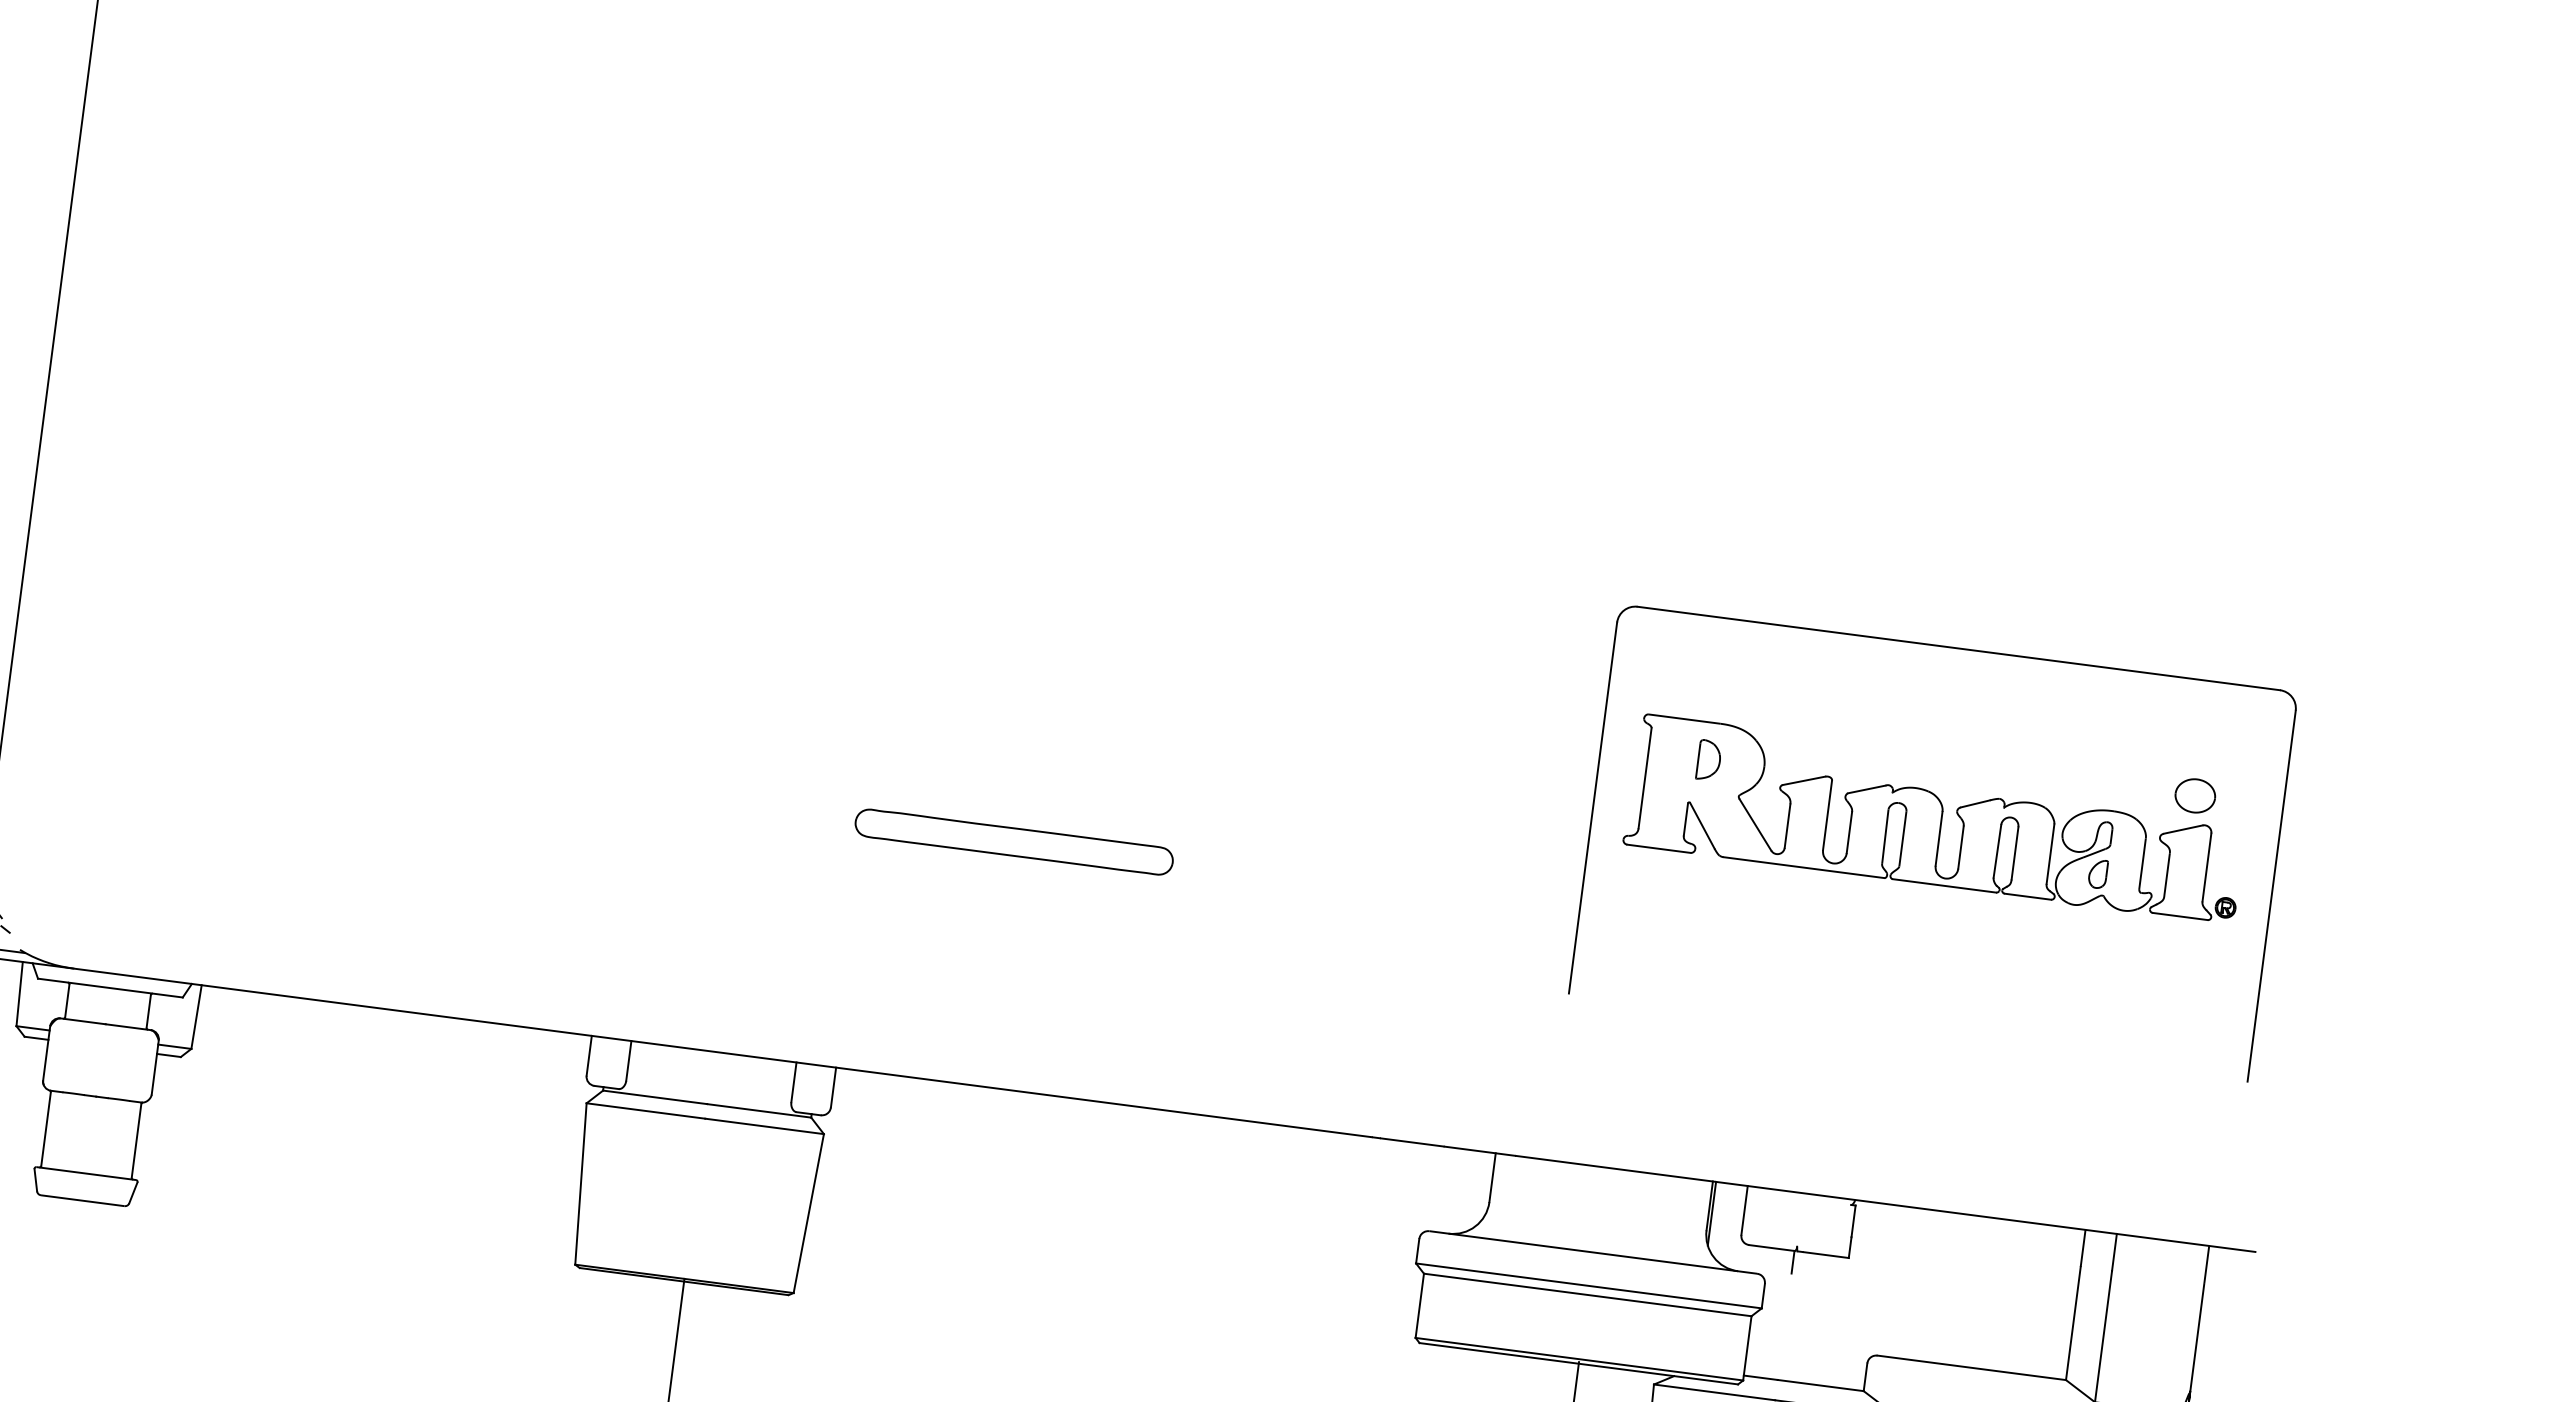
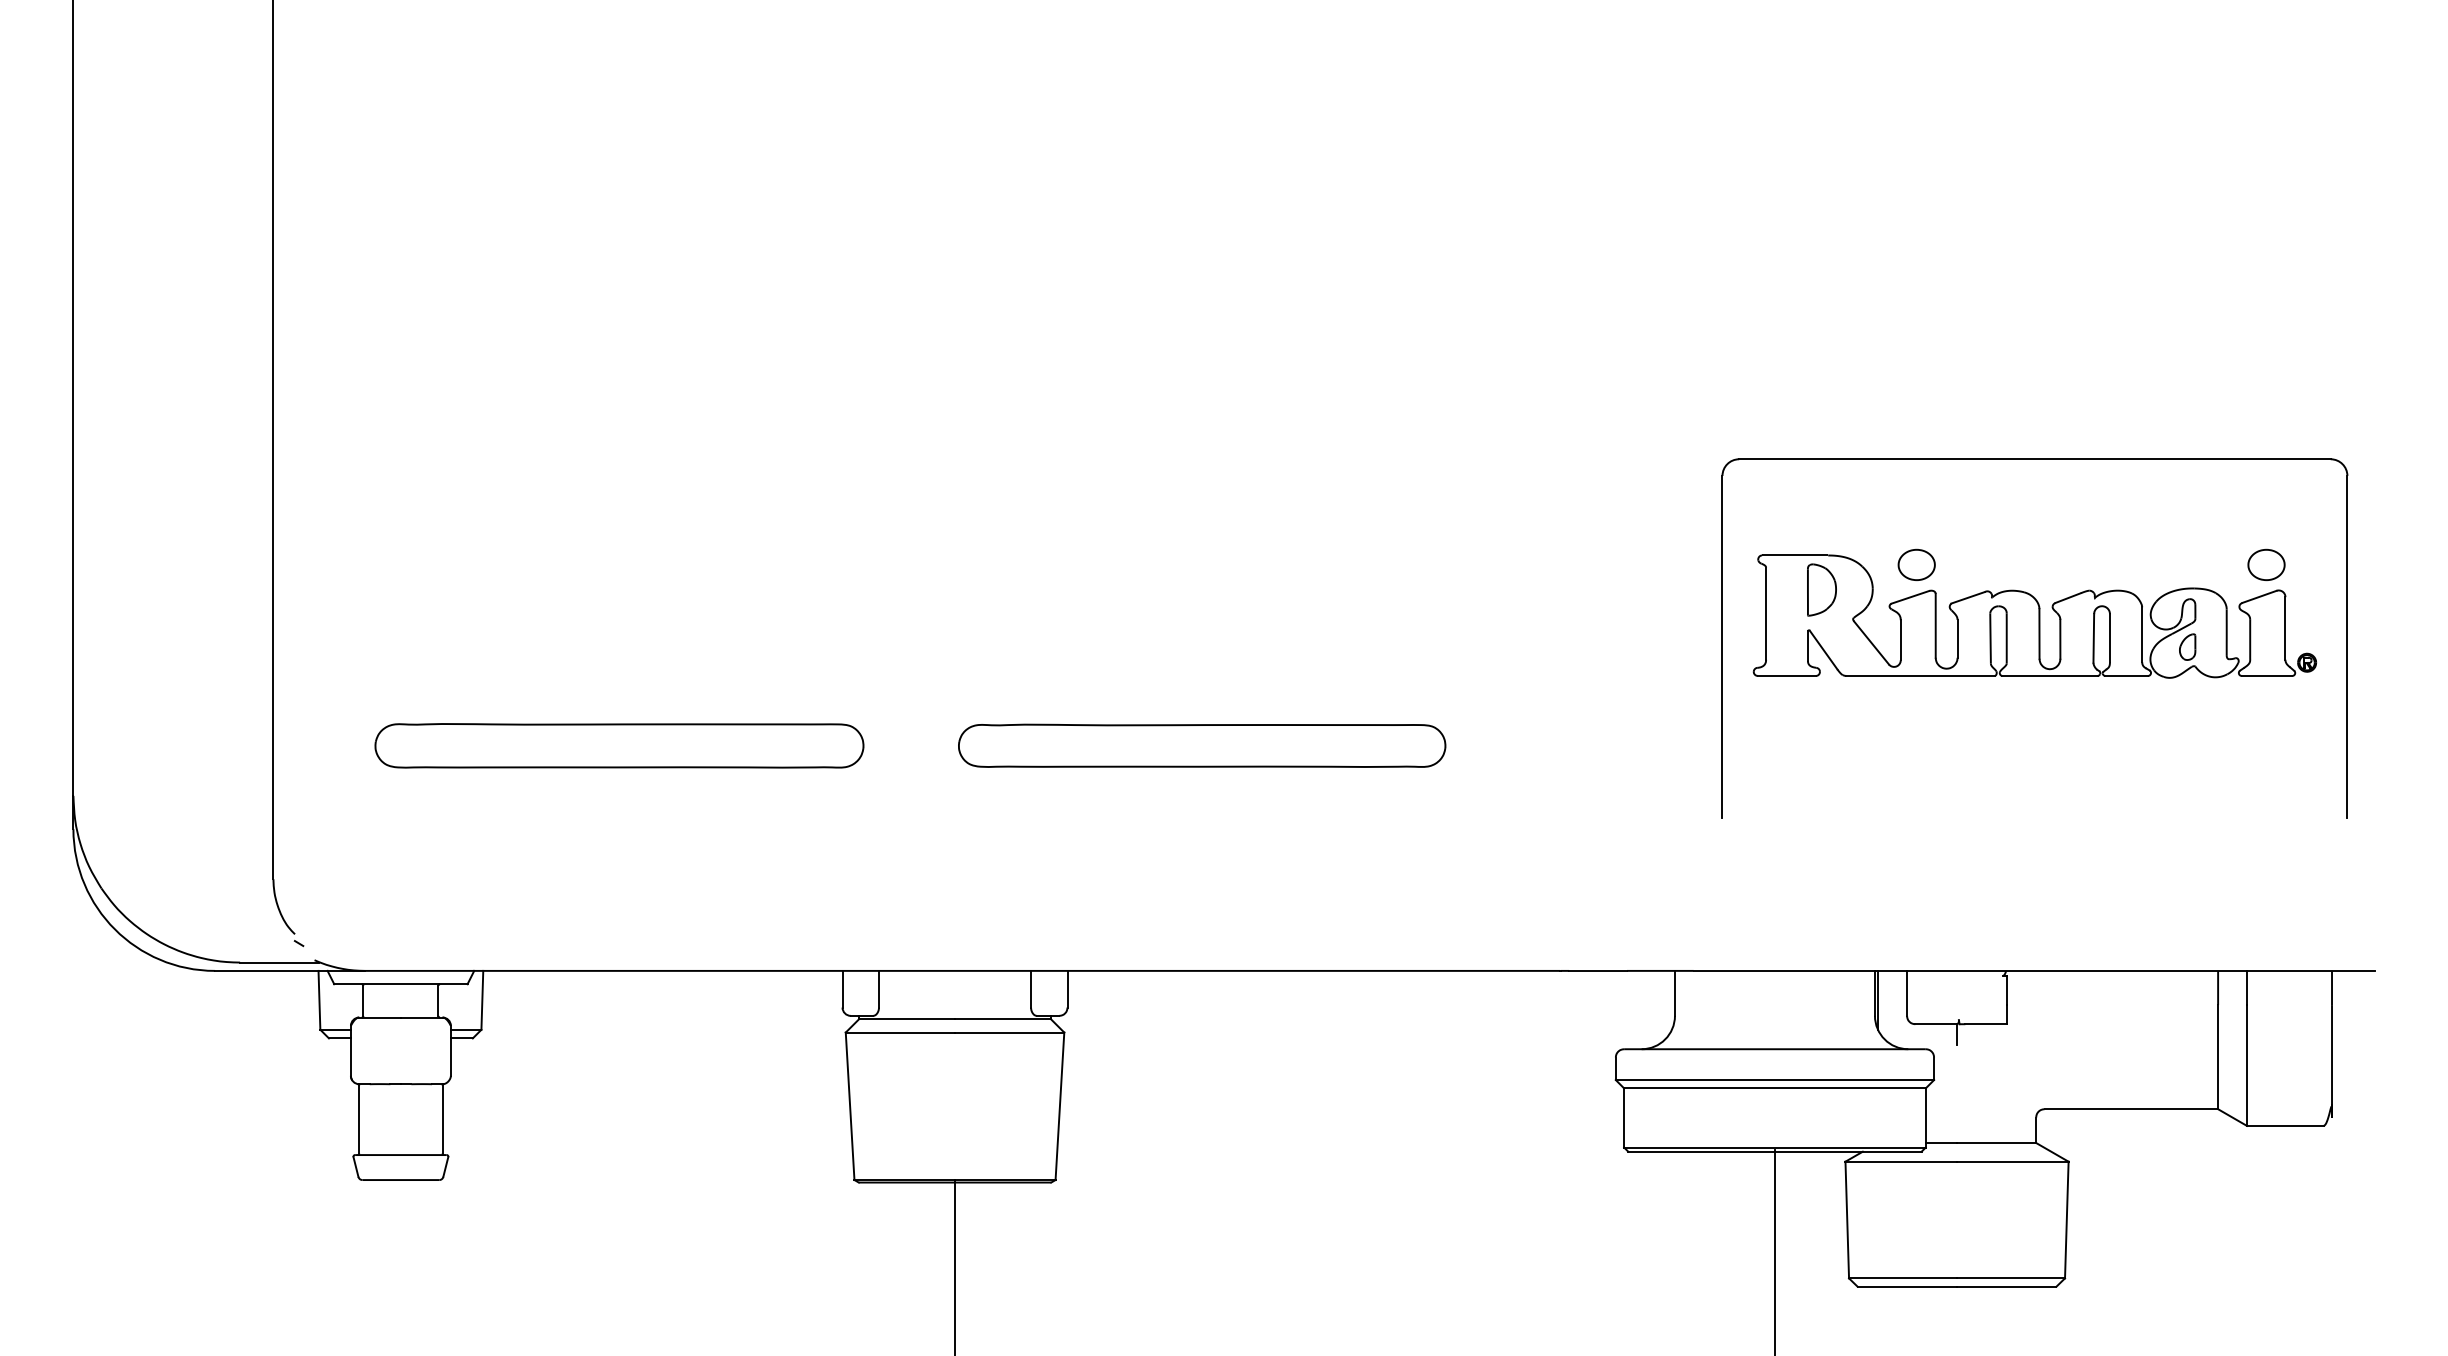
part: (1815, 746) -> (1916, 564), added
part: (381, 759) -> (619, 745), added
part: (1708, 759) -> (1821, 589), size x1.43
part: (1014, 841) -> (1202, 745), size x1.67

